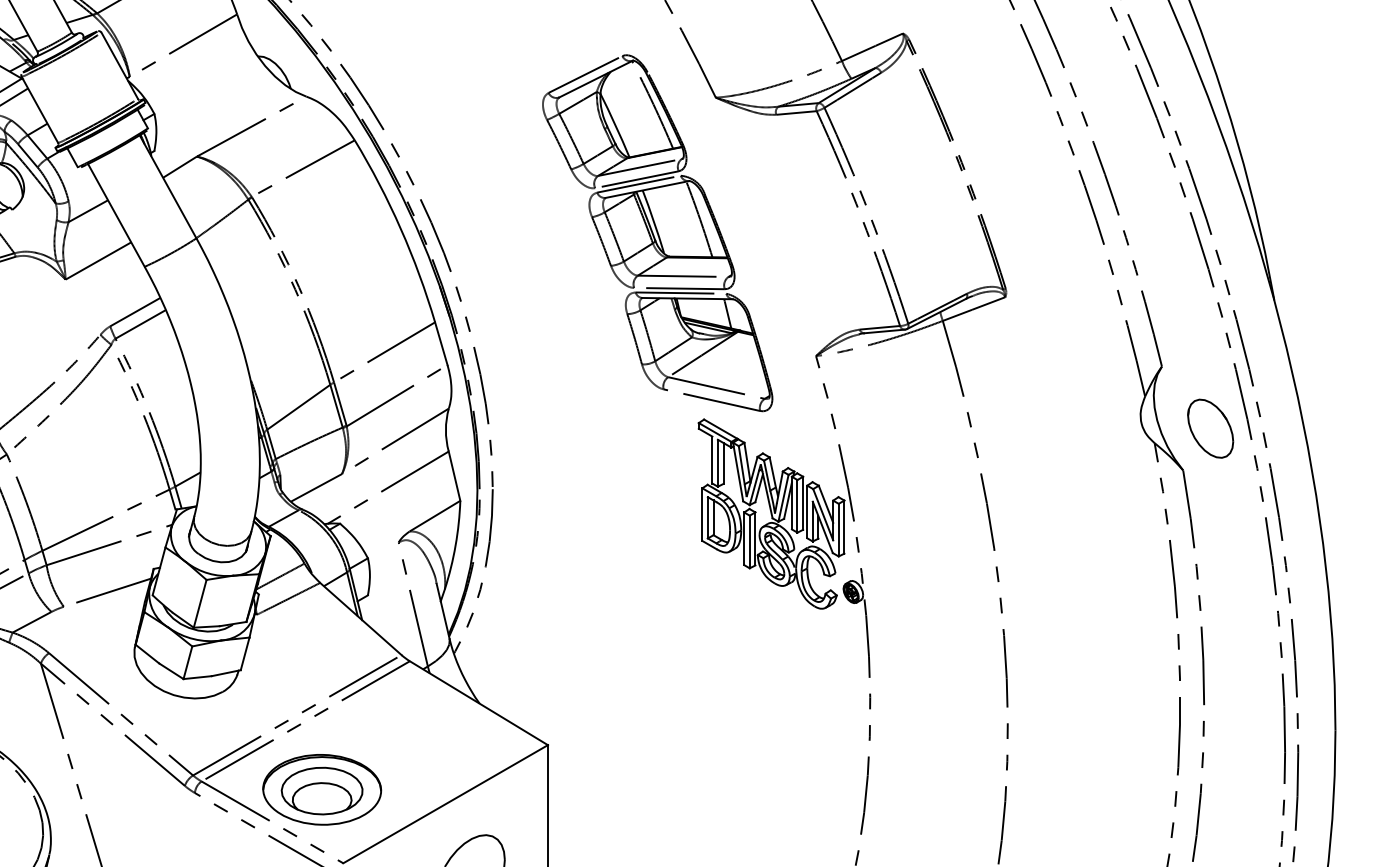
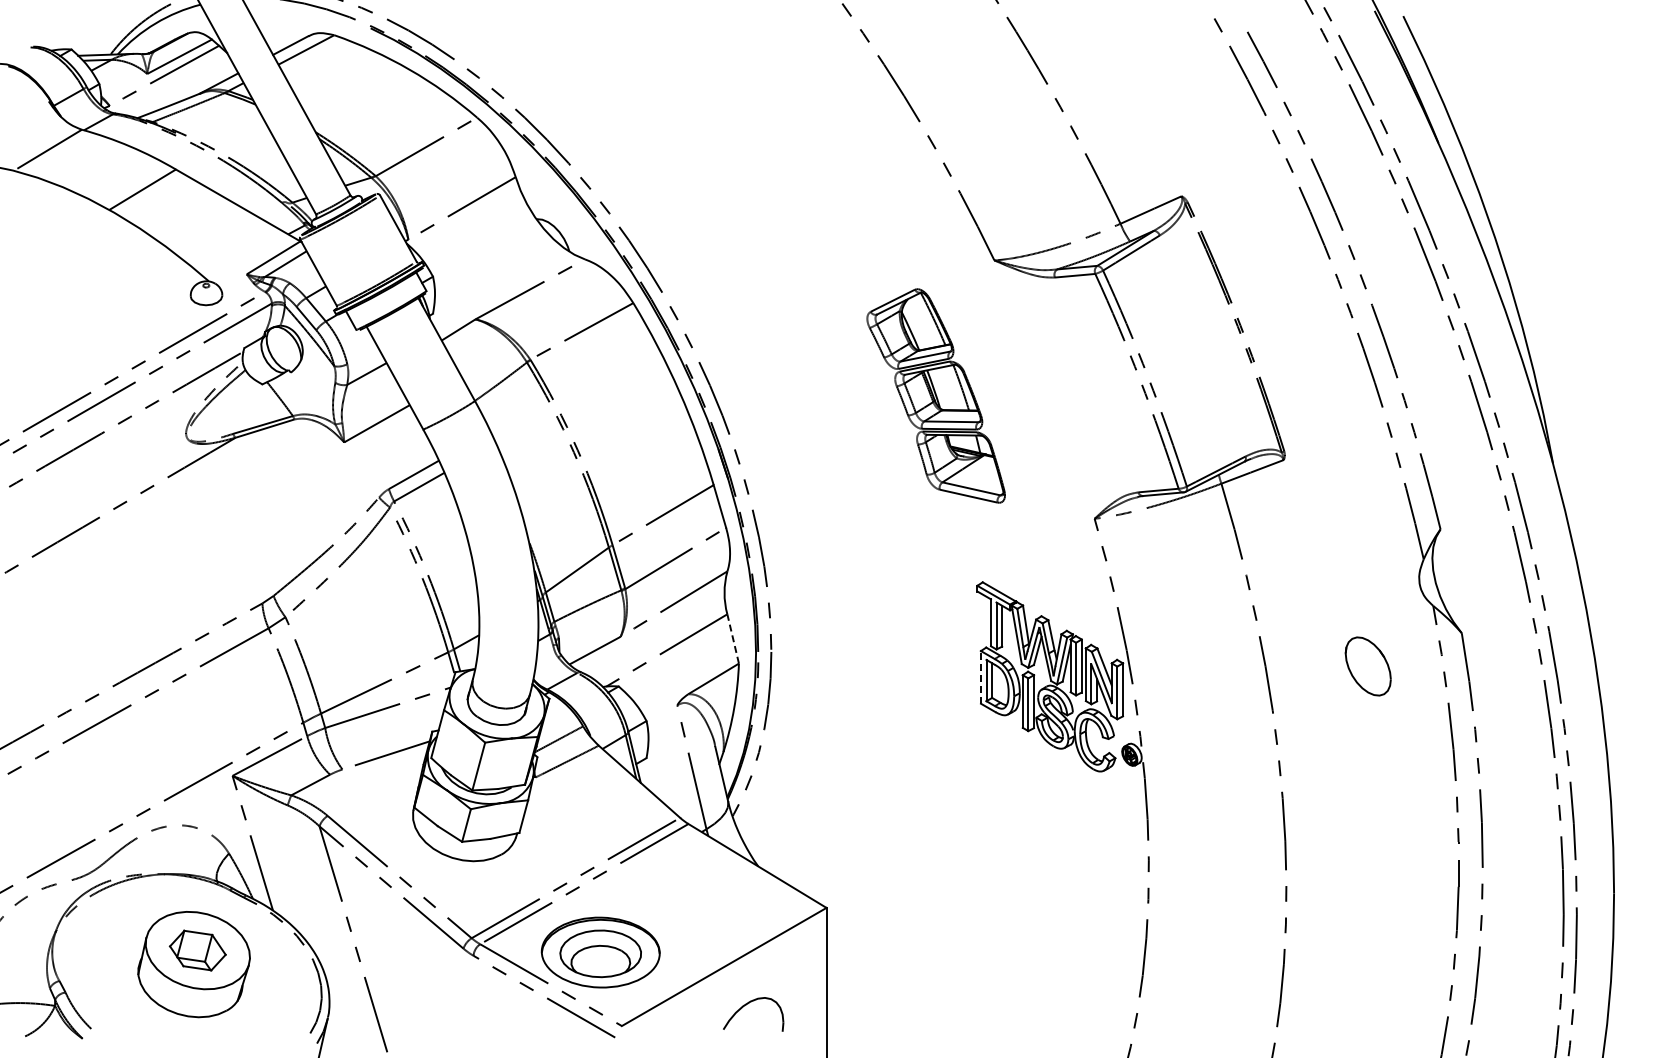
part: (656, 232) -> (935, 395), size x0.6
part: (1209, 428) -> (1367, 666), moved
line: (454, 475) -> (733, 638), solid -> dashed
line: (701, 513) -> (980, 676), solid -> dashed

